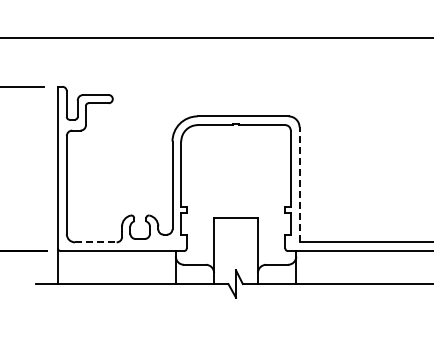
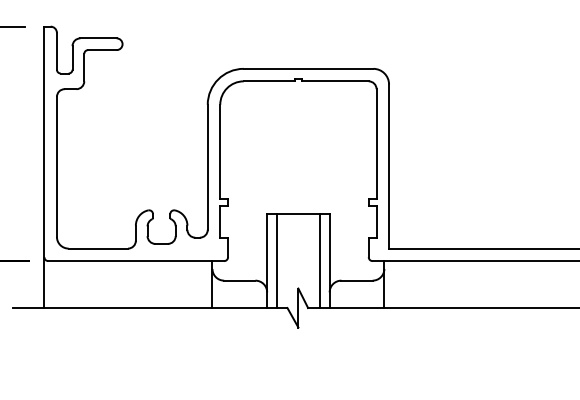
line: (299, 184) -> (388, 166), dashed -> solid
line: (95, 242) -> (97, 248), dashed -> solid
line: (220, 250) -> (276, 260), added
line: (251, 250) -> (320, 260), added

